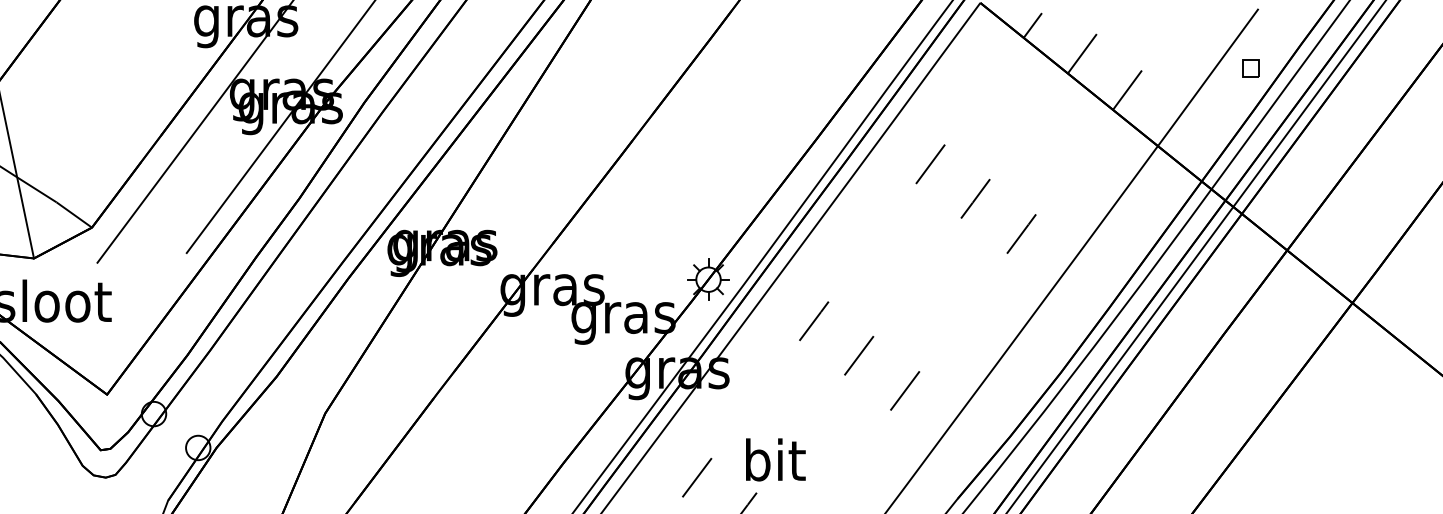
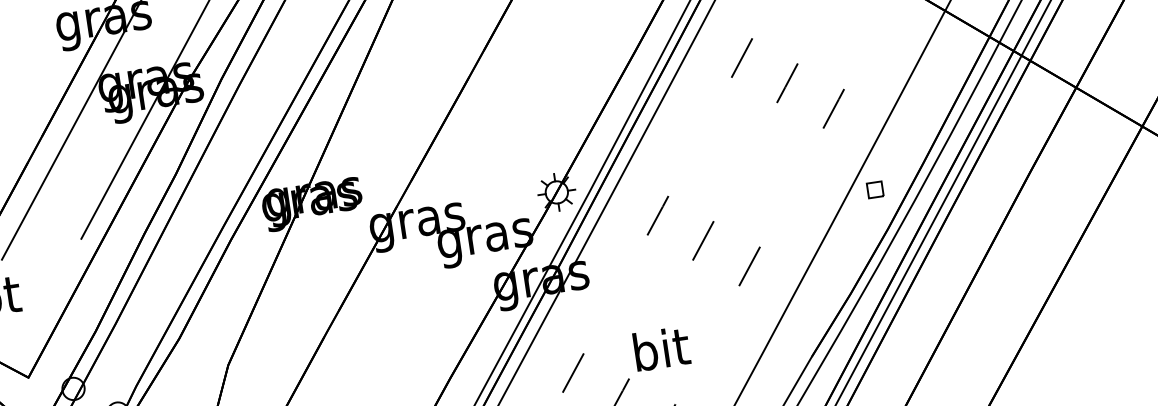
part: (1053, 328) -> (875, 189), added
text: (775, 459) -> (661, 348), moved

